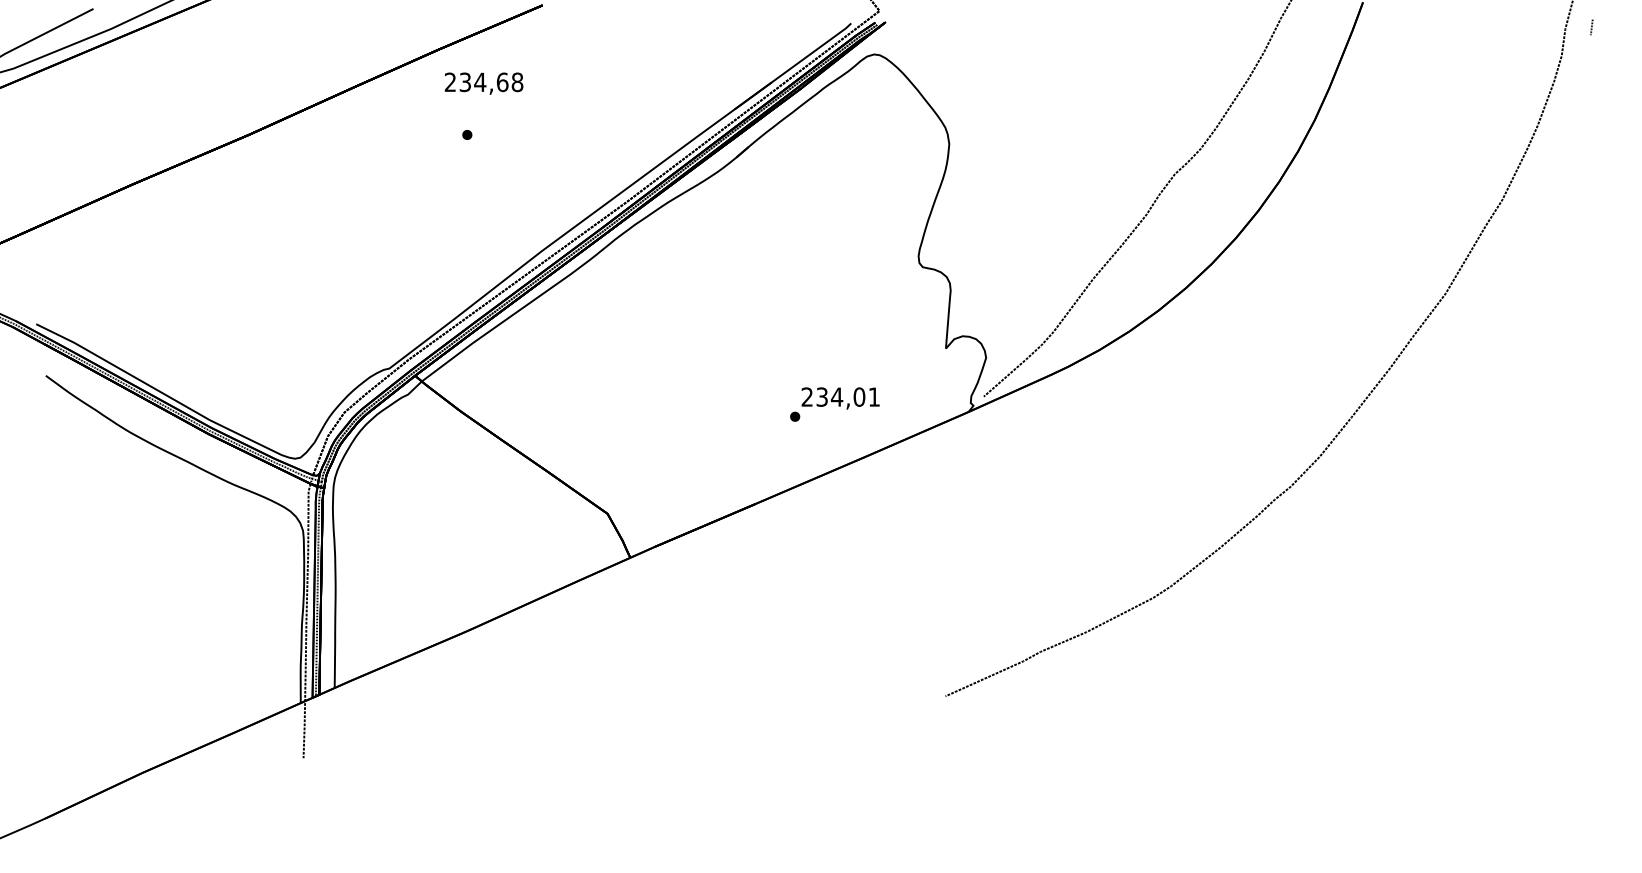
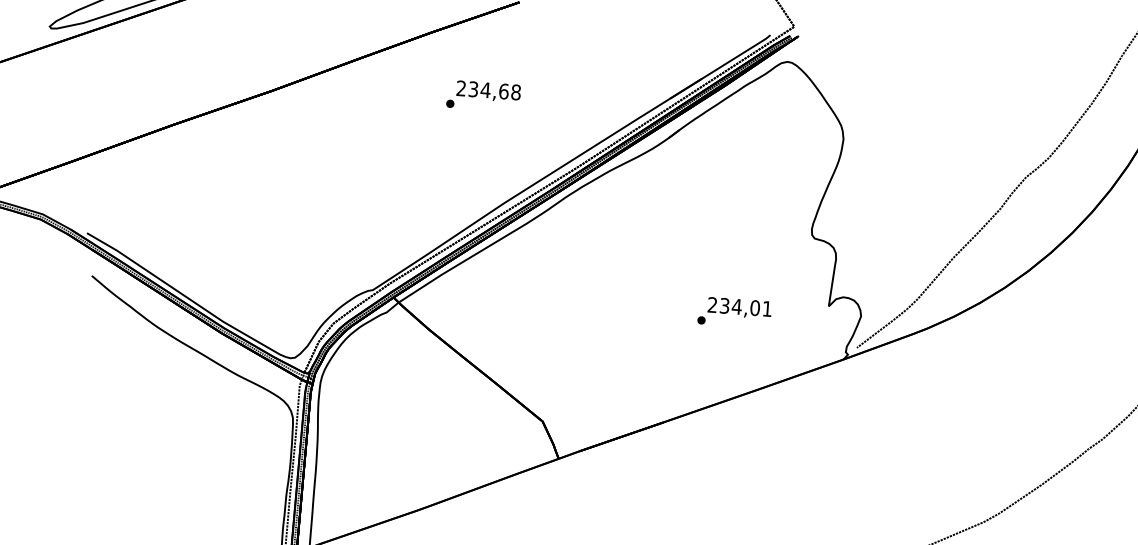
text: (483, 83) -> (488, 91), moved
text: (834, 404) -> (734, 312), moved

